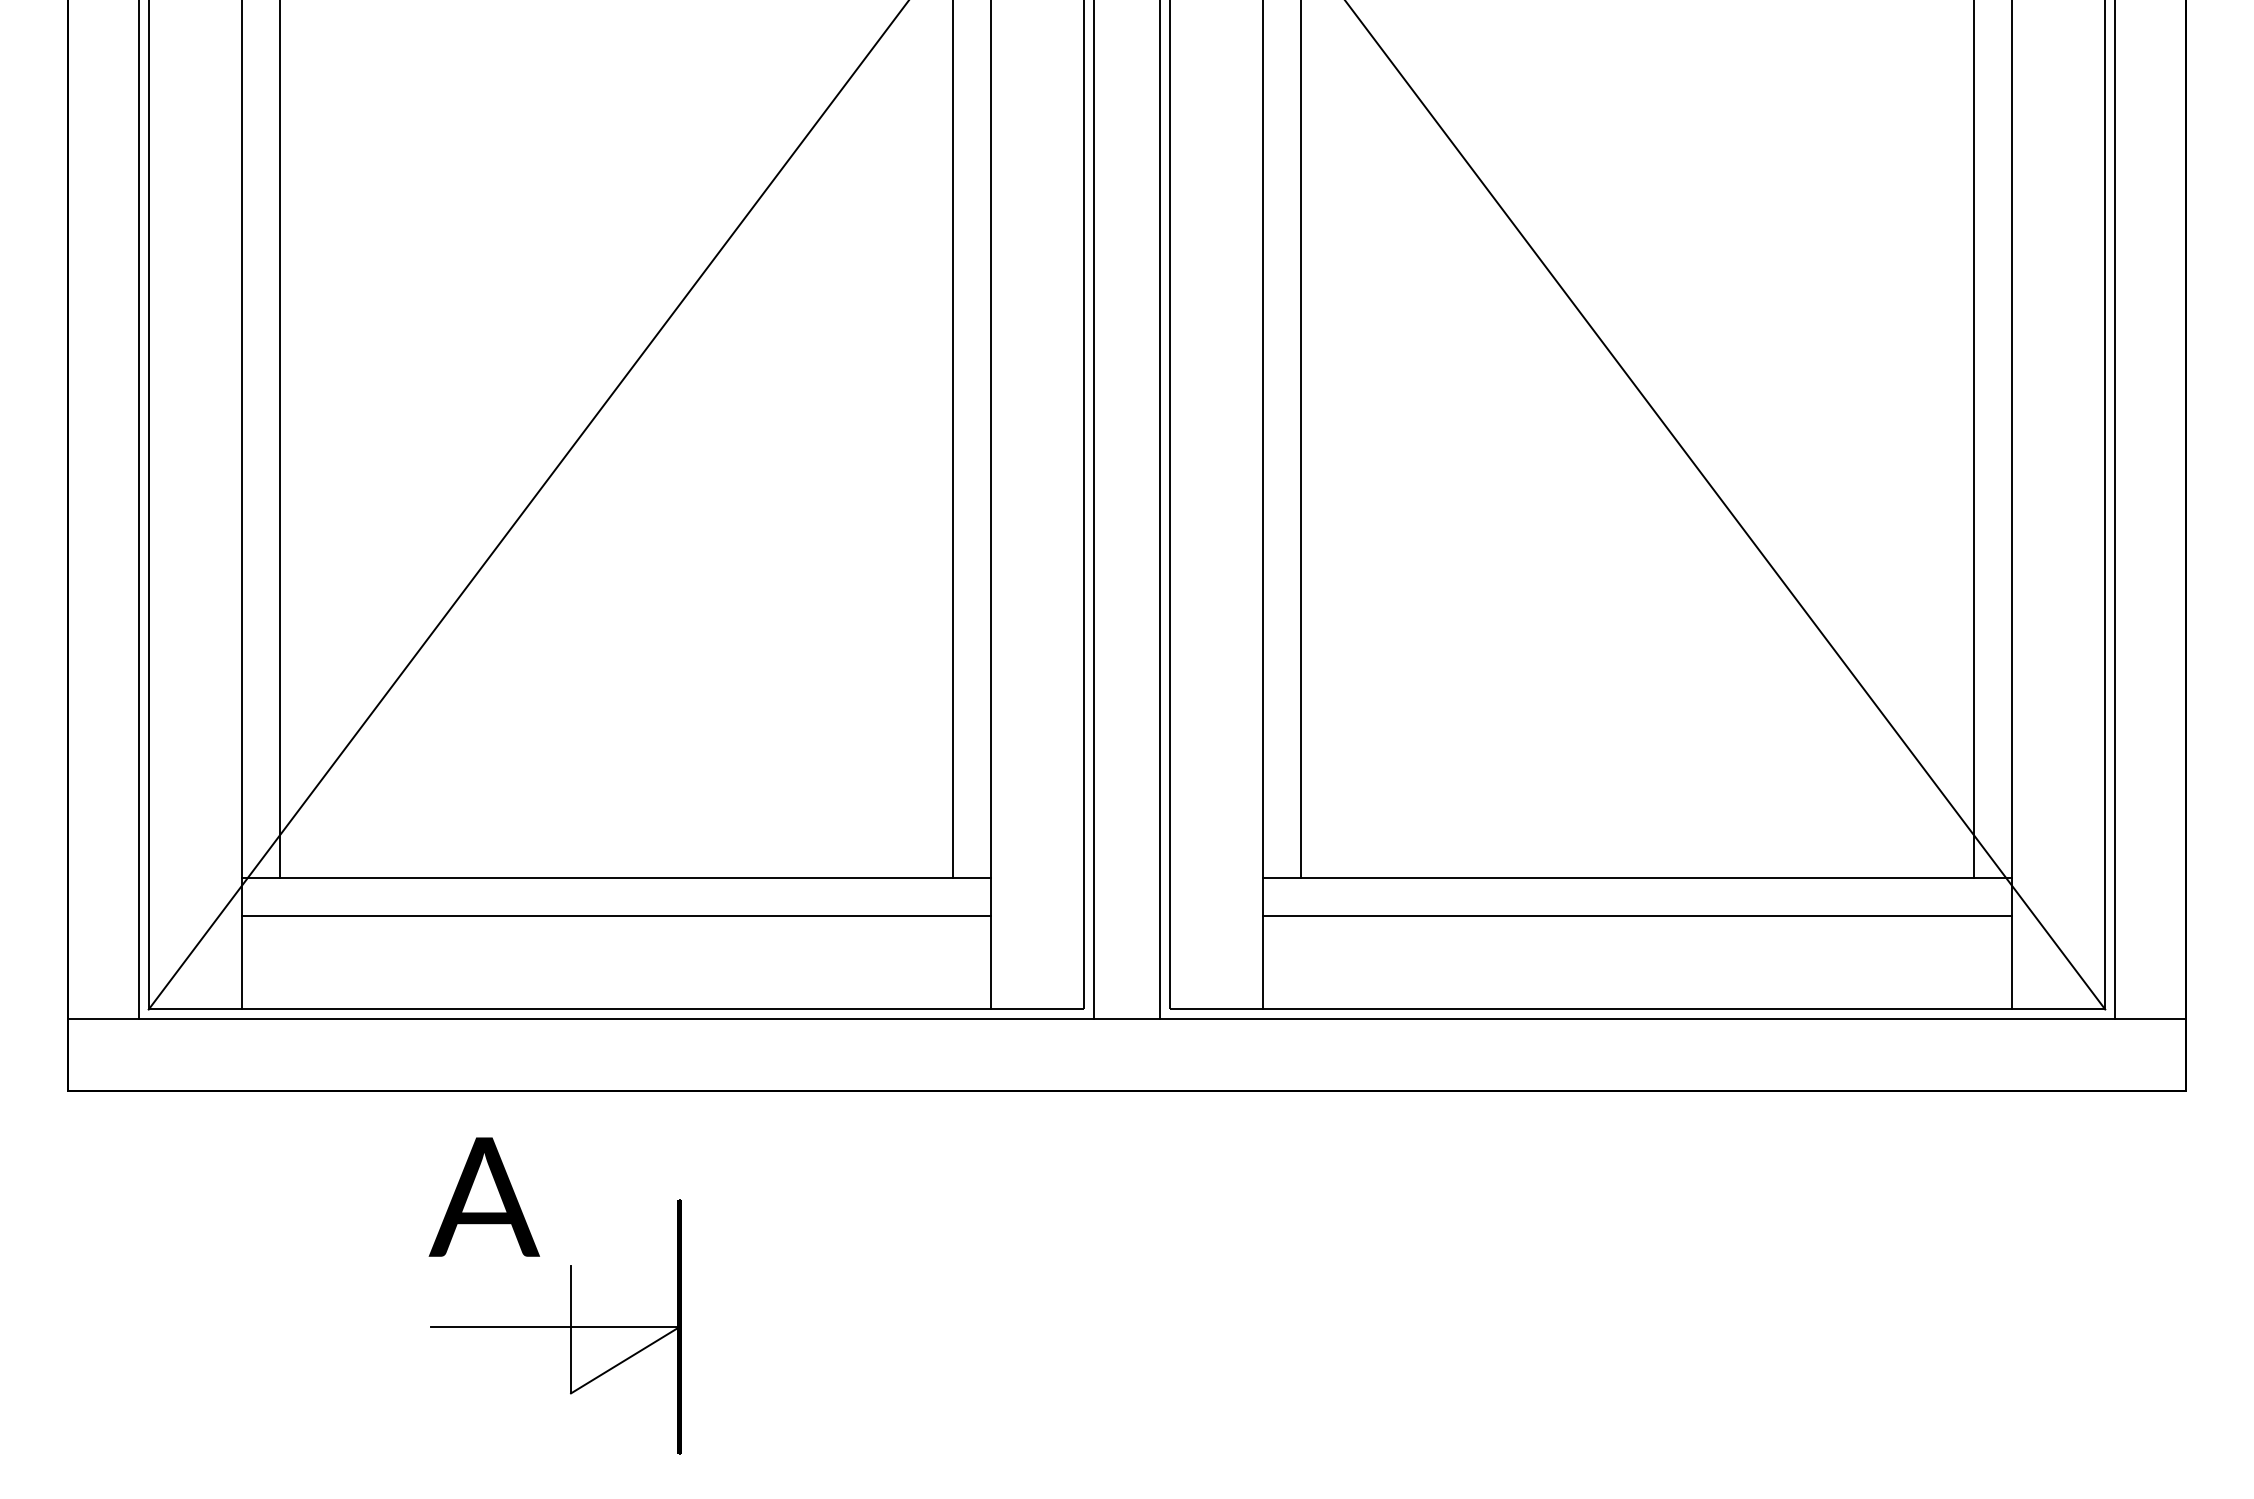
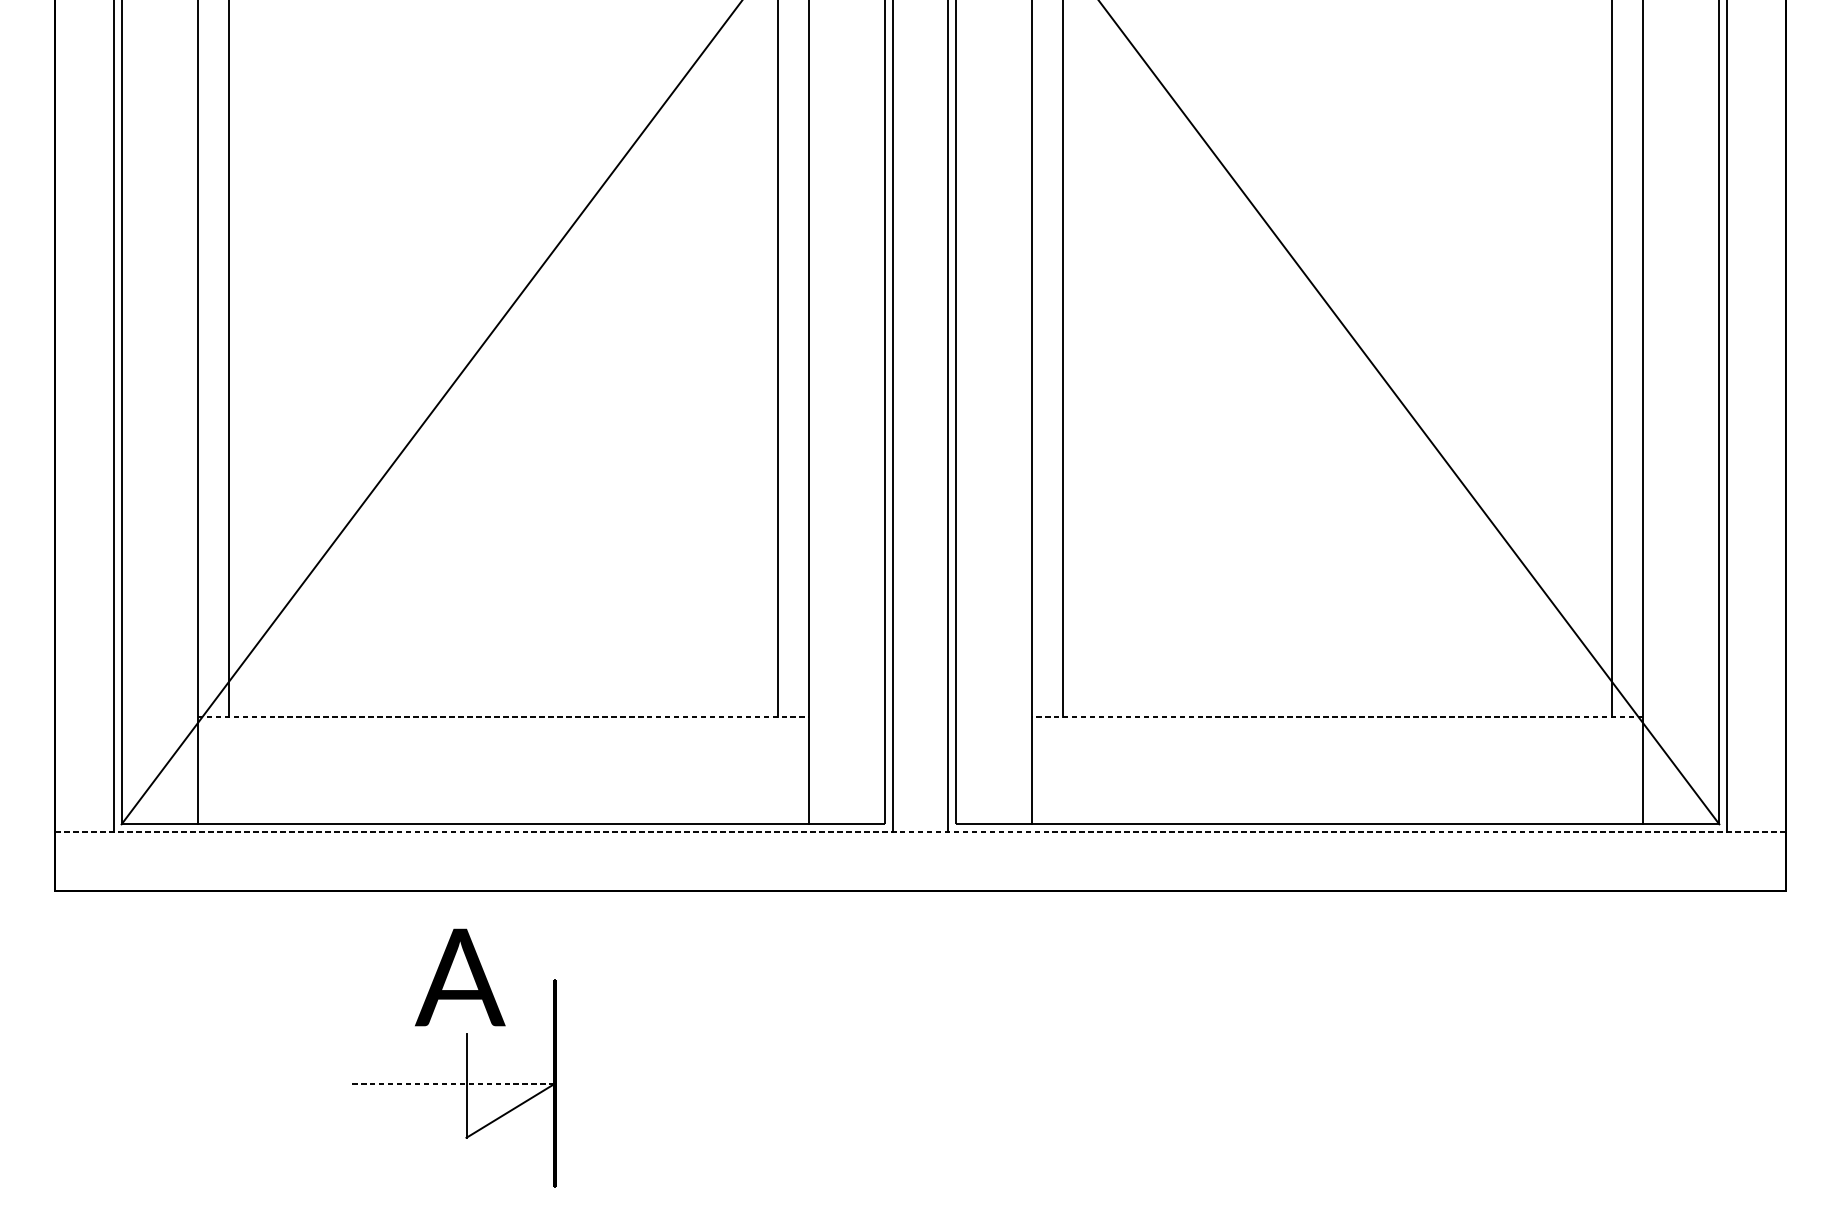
line: (616, 878) -> (503, 717), solid -> dashed
line: (1637, 878) -> (1337, 717), solid -> dashed
line: (615, 916) -> (502, 748), removed
line: (1637, 916) -> (1337, 748), removed
line: (1127, 1019) -> (920, 832), solid -> dashed
text: (483, 1196) -> (459, 977), moved
line: (554, 1327) -> (452, 1083), solid -> dashed

